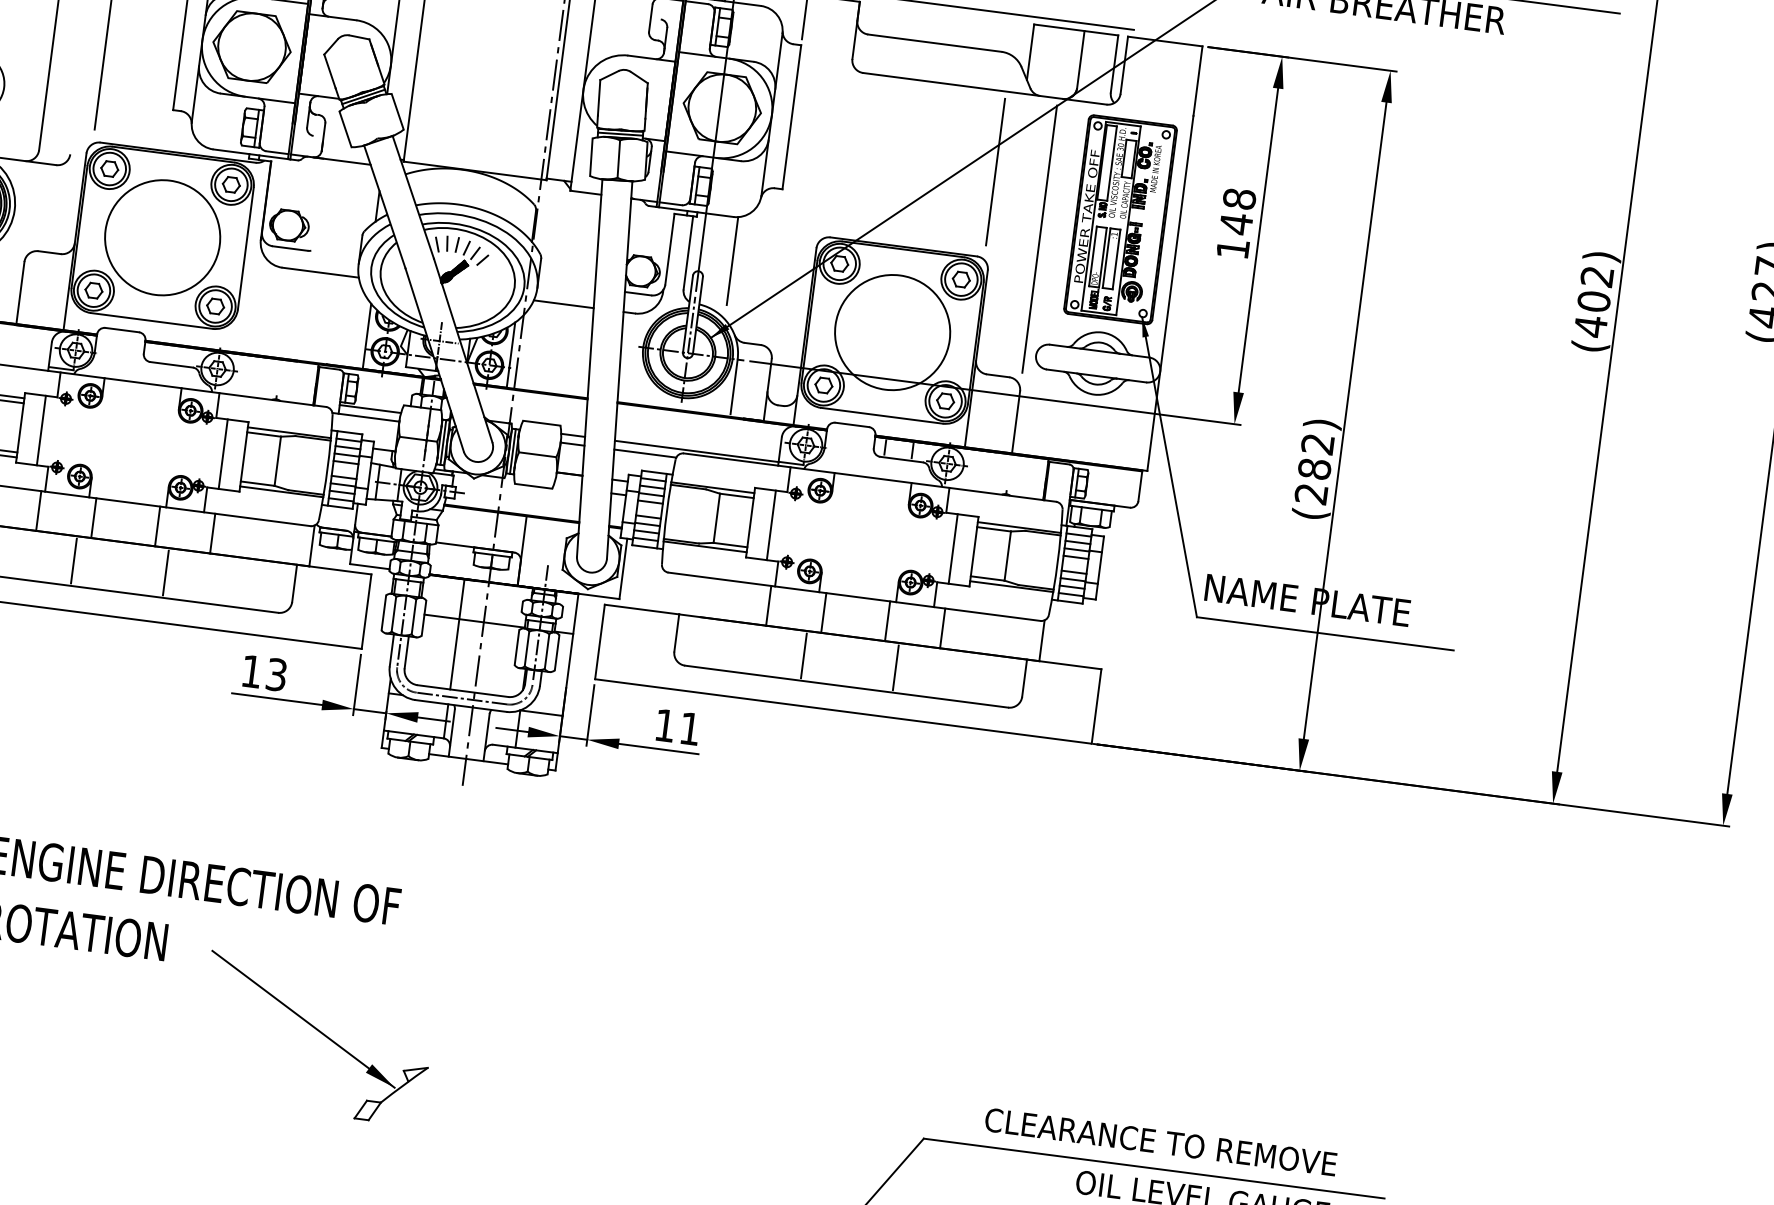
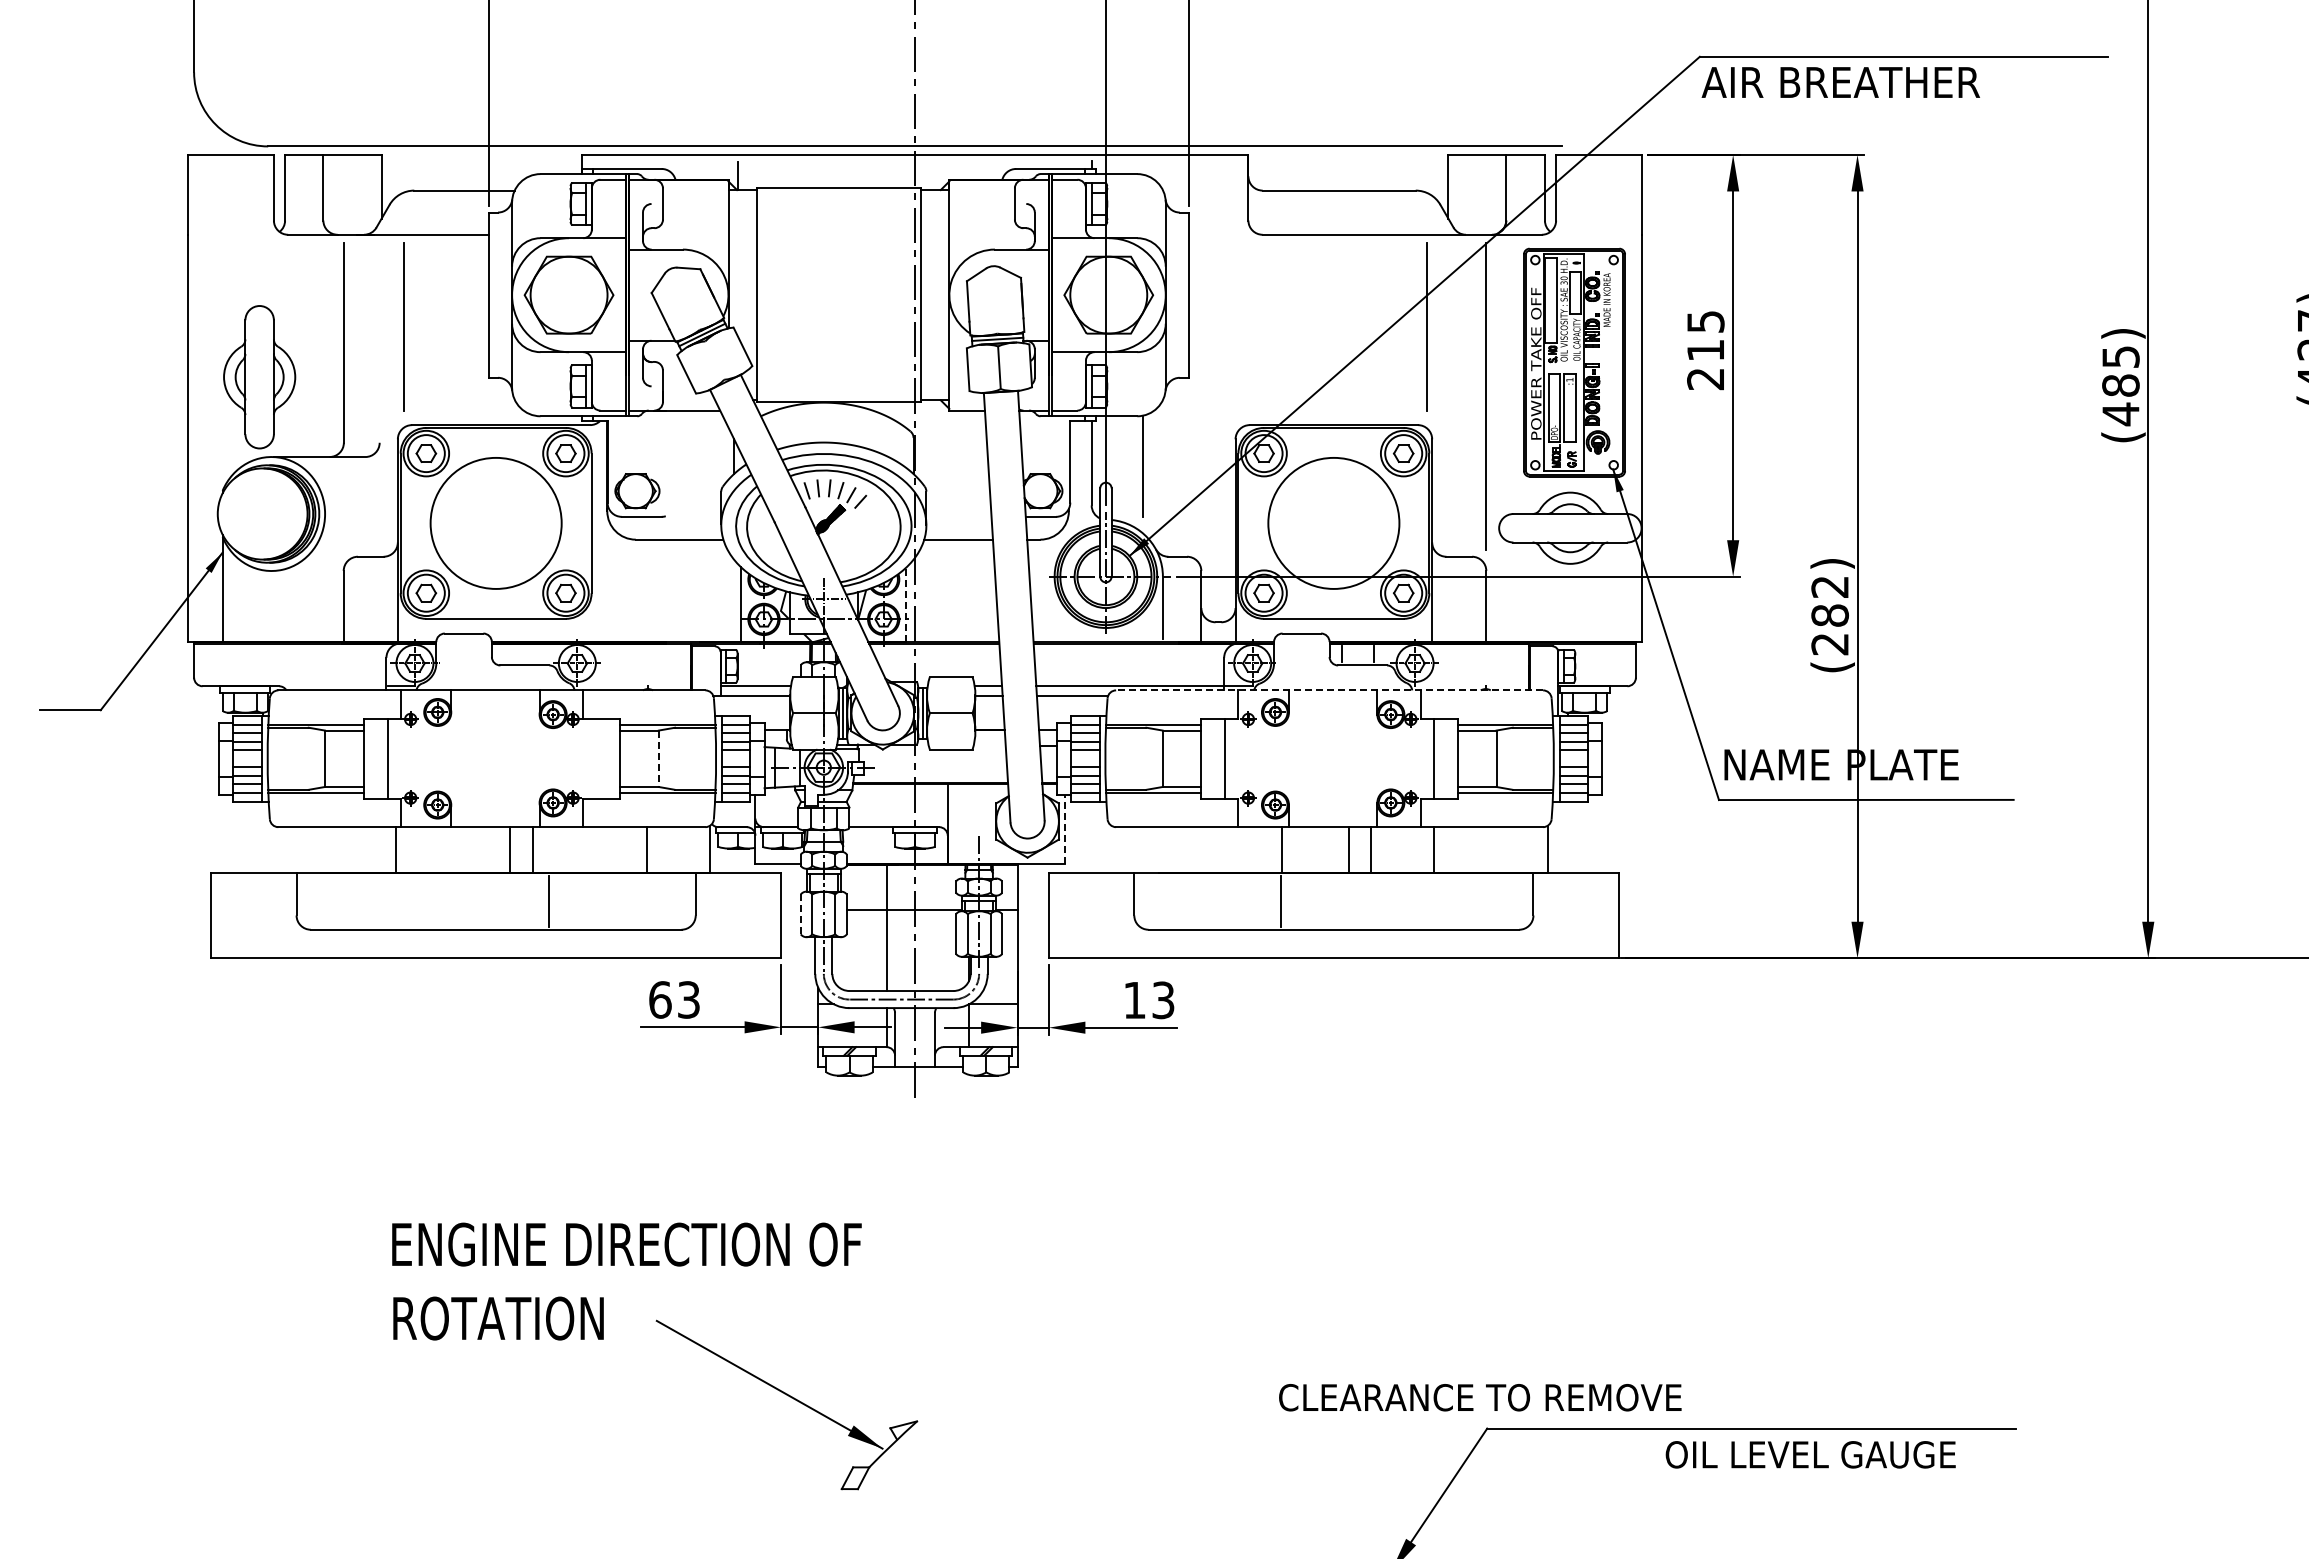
text: (1236, 223) -> (1705, 350), 148 -> 215
text: (1595, 289) -> (2120, 371), (402) -> (485)
line: (511, 354) -> (906, 604), solid -> dashed
line: (223, 453) -> (596, 758), removed
line: (277, 461) -> (658, 759), solid -> dashed
line: (869, 477) -> (1329, 690), solid -> dashed
line: (93, 517) -> (509, 849), moved
line: (212, 533) -> (646, 849), moved
line: (74, 560) -> (443, 900), removed
line: (623, 568) -> (1064, 829), solid -> dashed
line: (769, 605) -> (1282, 849), moved
line: (824, 612) -> (1349, 849), moved
line: (383, 613) -> (800, 914), solid -> dashed
line: (895, 667) -> (1386, 900), removed
text: (251, 671) -> (660, 999), 13 -> 63
text: (690, 729) -> (1163, 1000), 11 -> 13
text: (1161, 1141) -> (1480, 1397), moved

